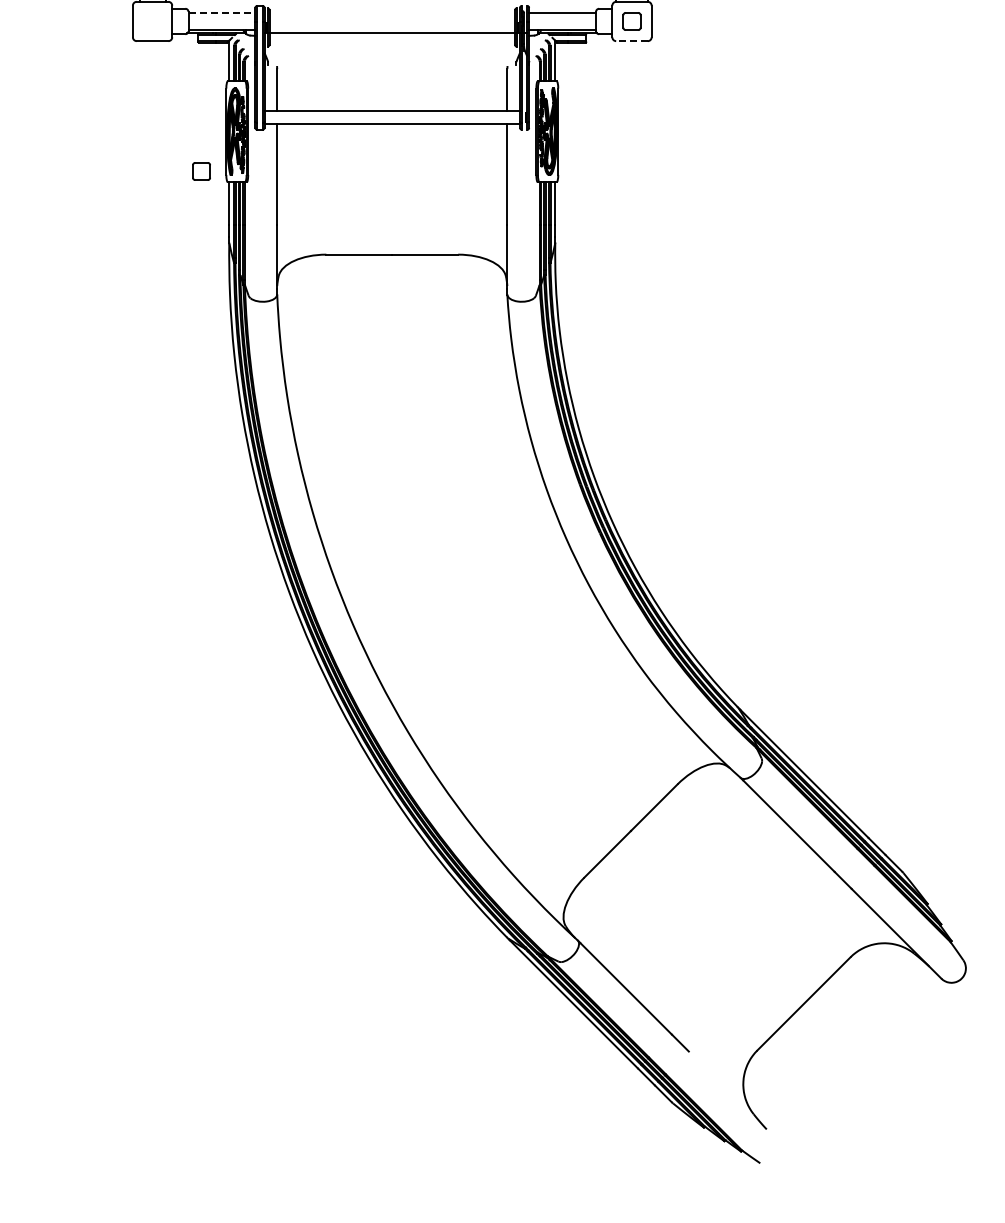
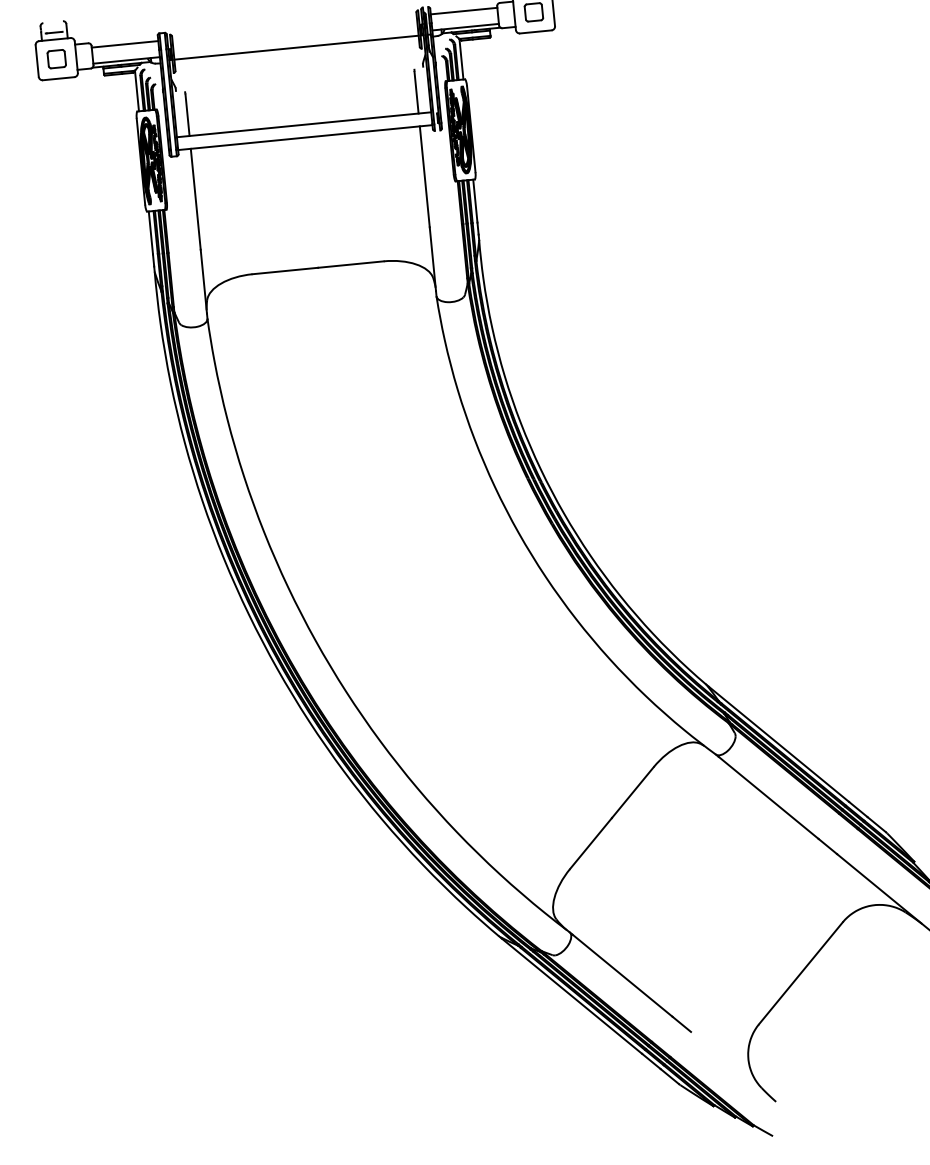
line: (222, 13) -> (125, 44), dashed -> solid
line: (632, 41) -> (536, 32), dashed -> solid
part: (201, 171) -> (56, 59), moved

